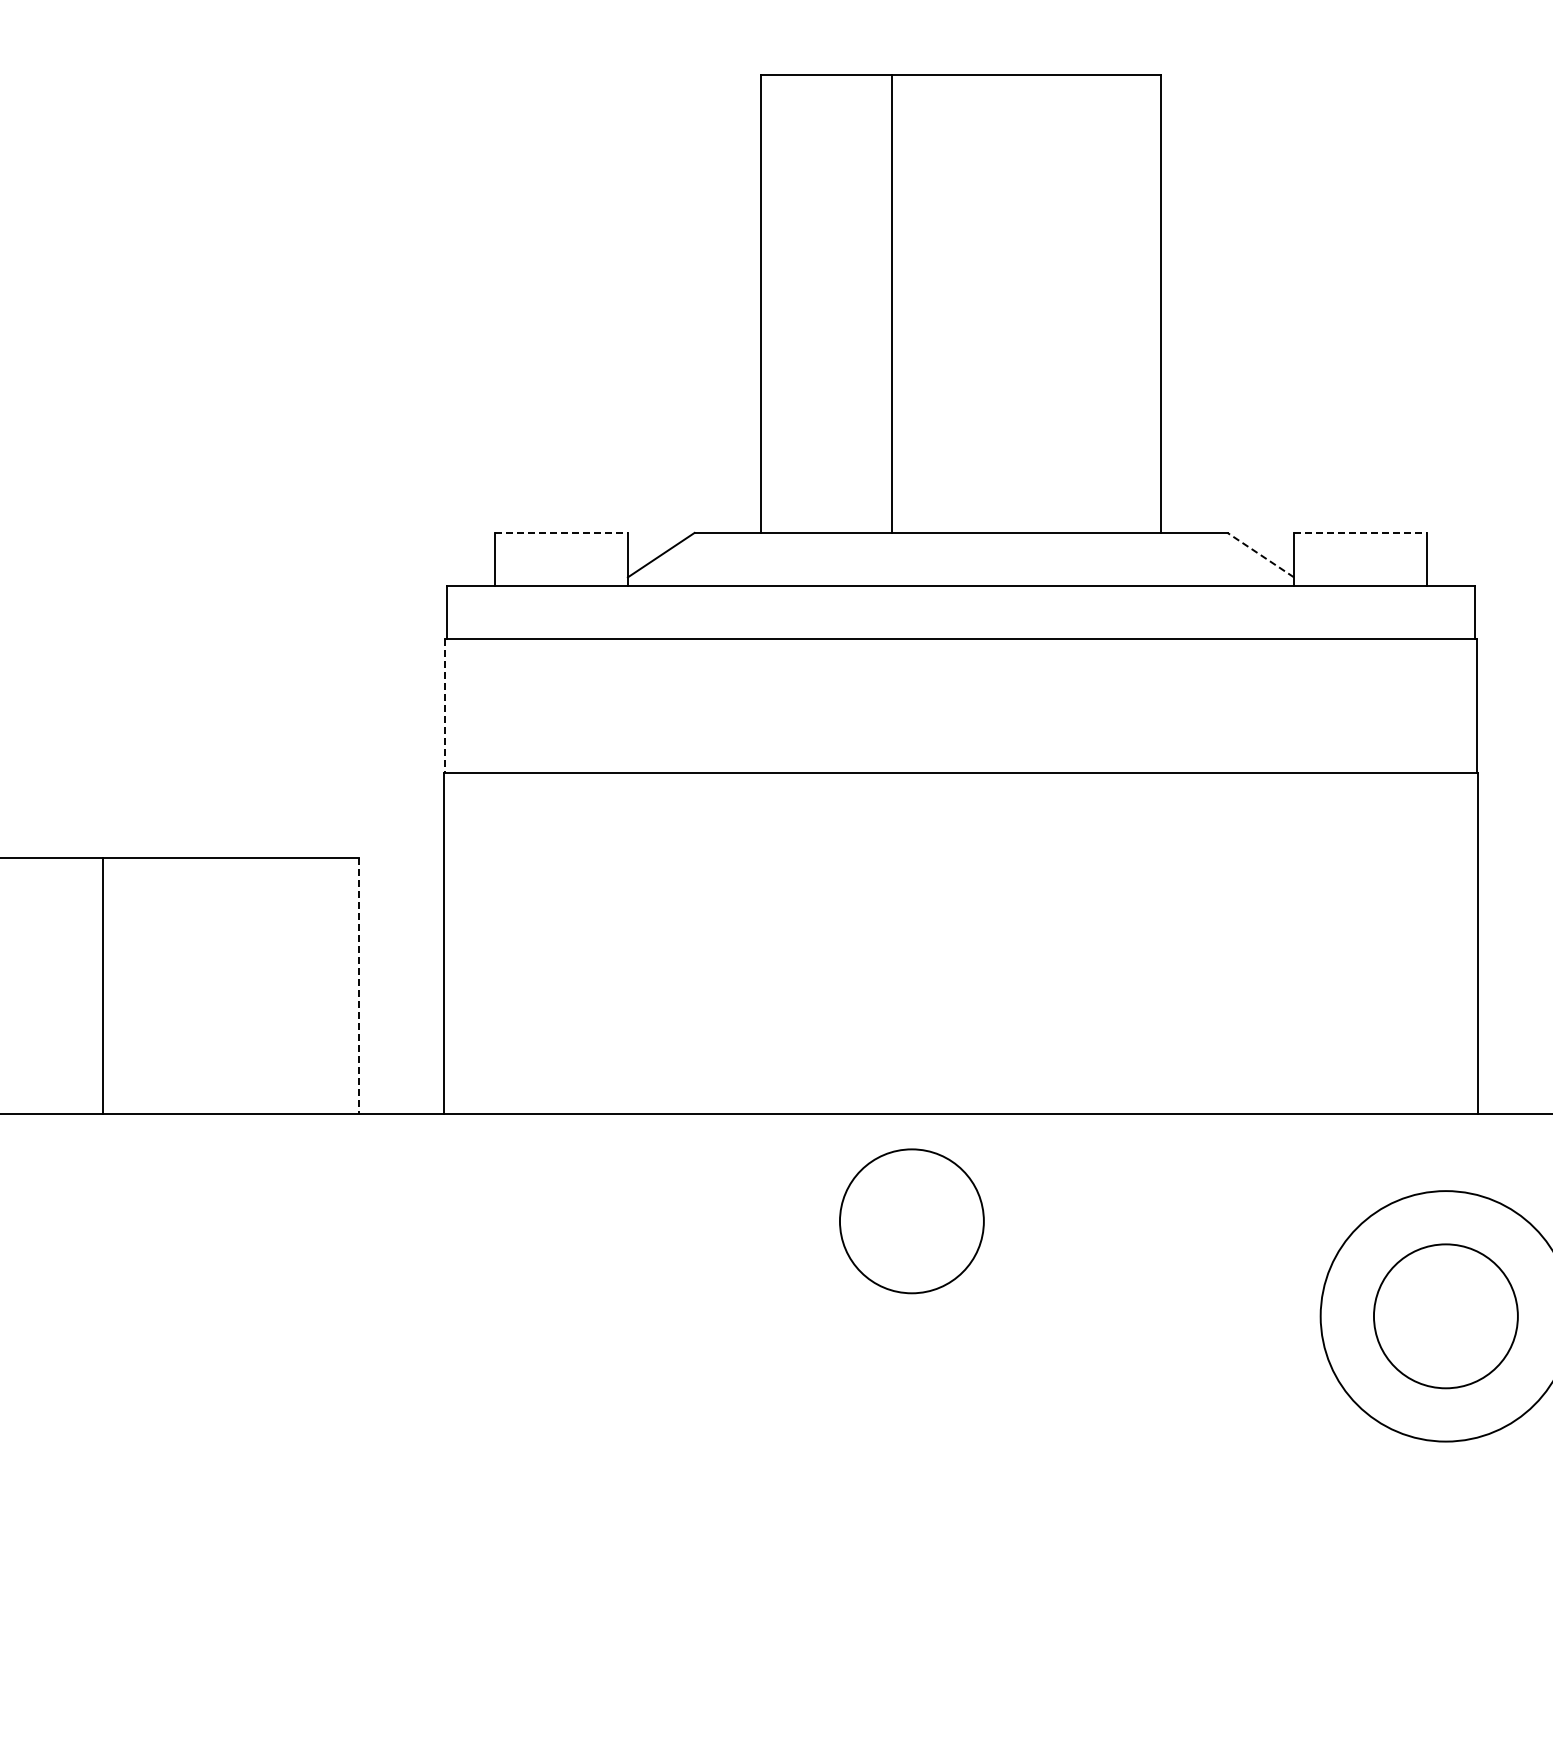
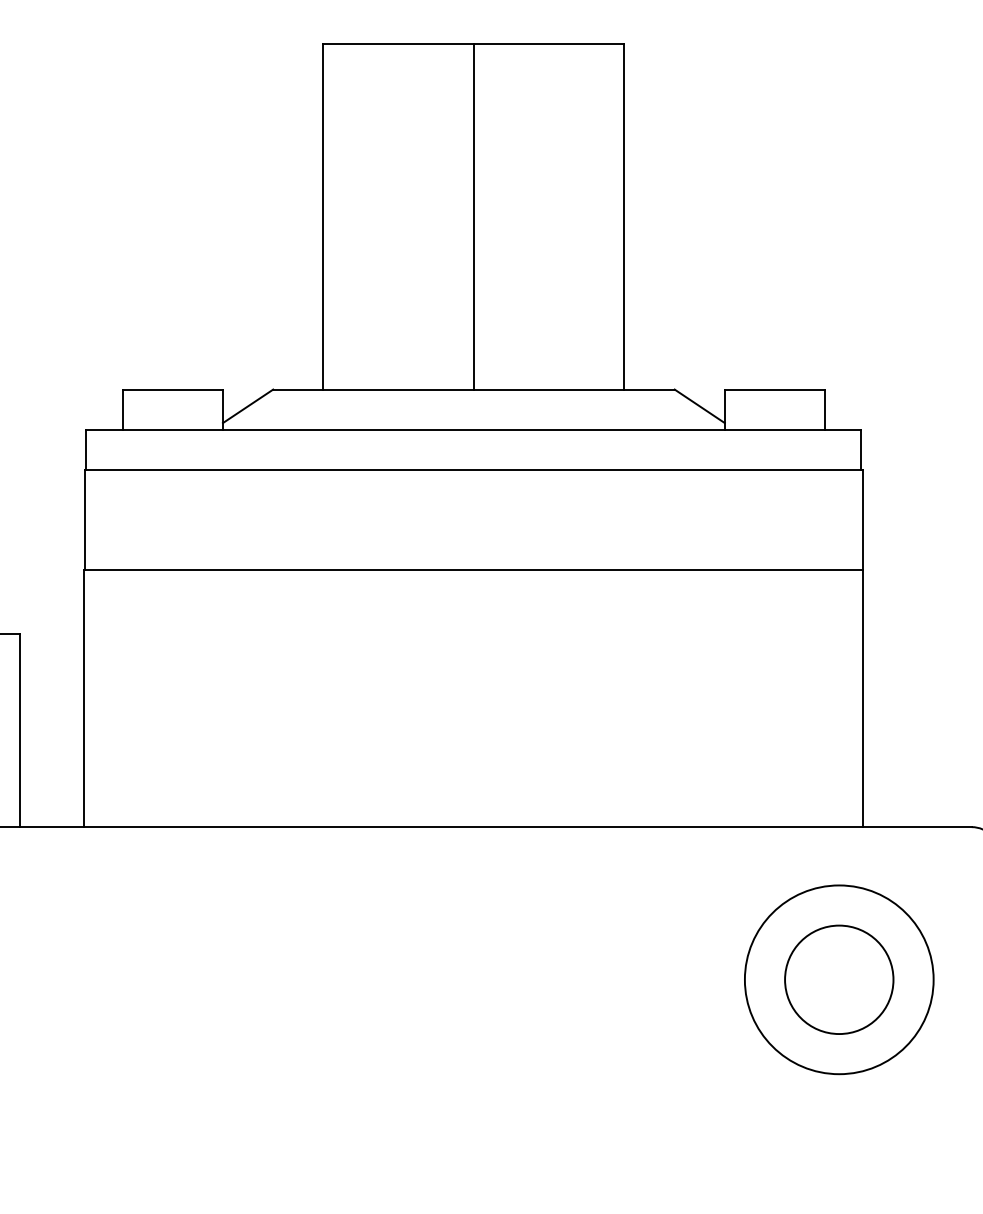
line: (892, 303) -> (474, 216), moved
line: (561, 532) -> (172, 389), dashed -> solid
line: (1360, 532) -> (774, 389), dashed -> solid
line: (1260, 554) -> (699, 405), dashed -> solid
line: (444, 706) -> (84, 520), dashed -> solid
line: (358, 985) -> (19, 730), dashed -> solid
circle: (911, 1221) -> (436, 908), removed

